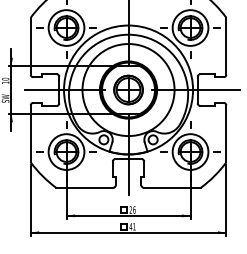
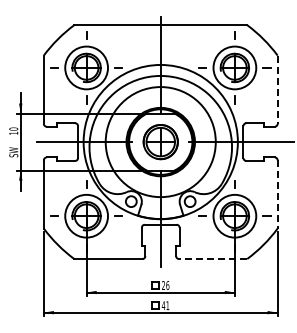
line: (226, 46) -> (277, 90), solid -> dashed
line: (226, 133) -> (277, 194), solid -> dashed
line: (171, 188) -> (212, 259), solid -> dashed

